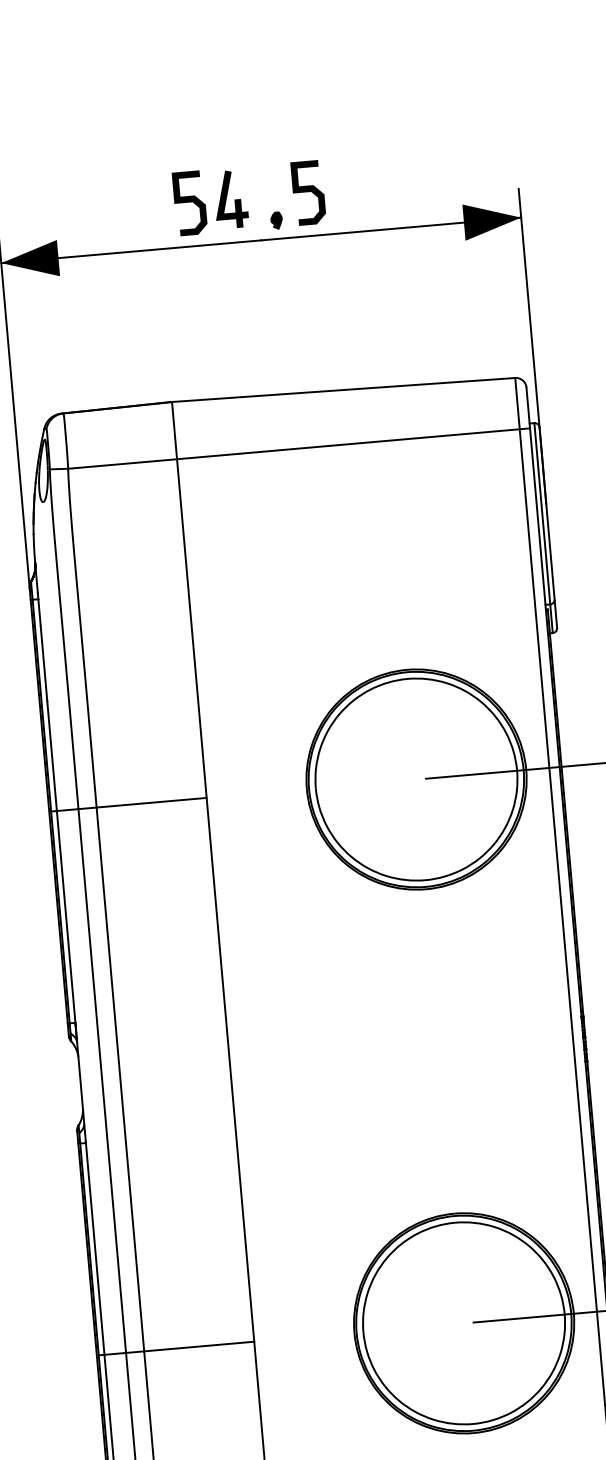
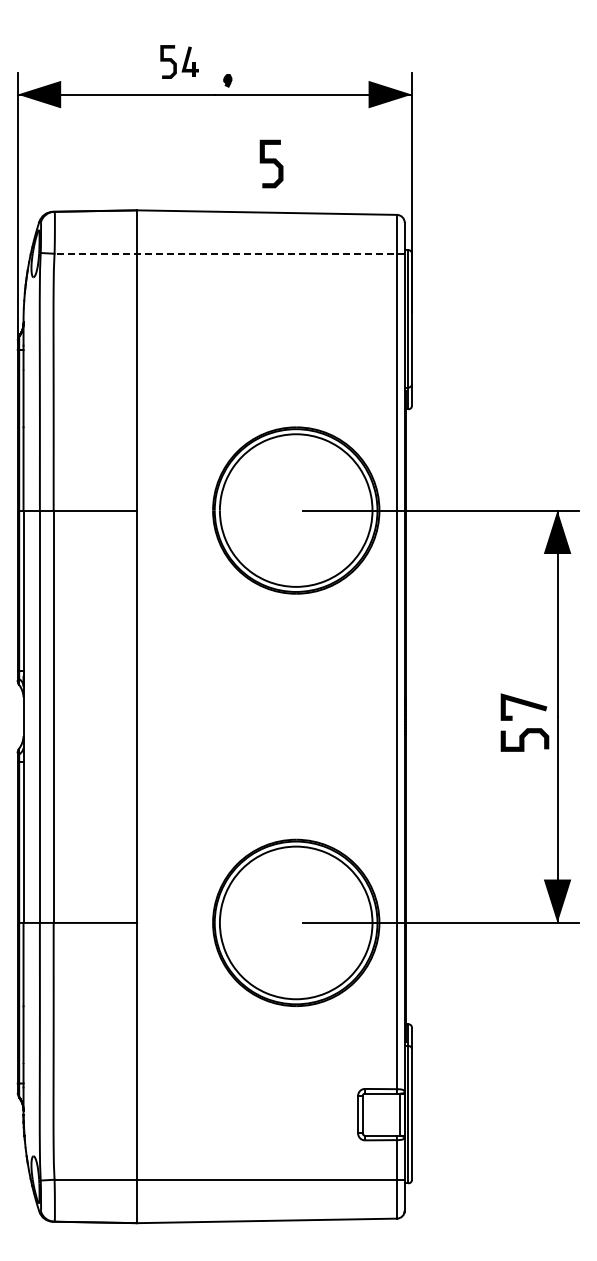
curve: (308, 192) -> (271, 163), moved
part: (210, 200) -> (179, 61), size x0.7
line: (298, 448) -> (229, 253), solid -> dashed

